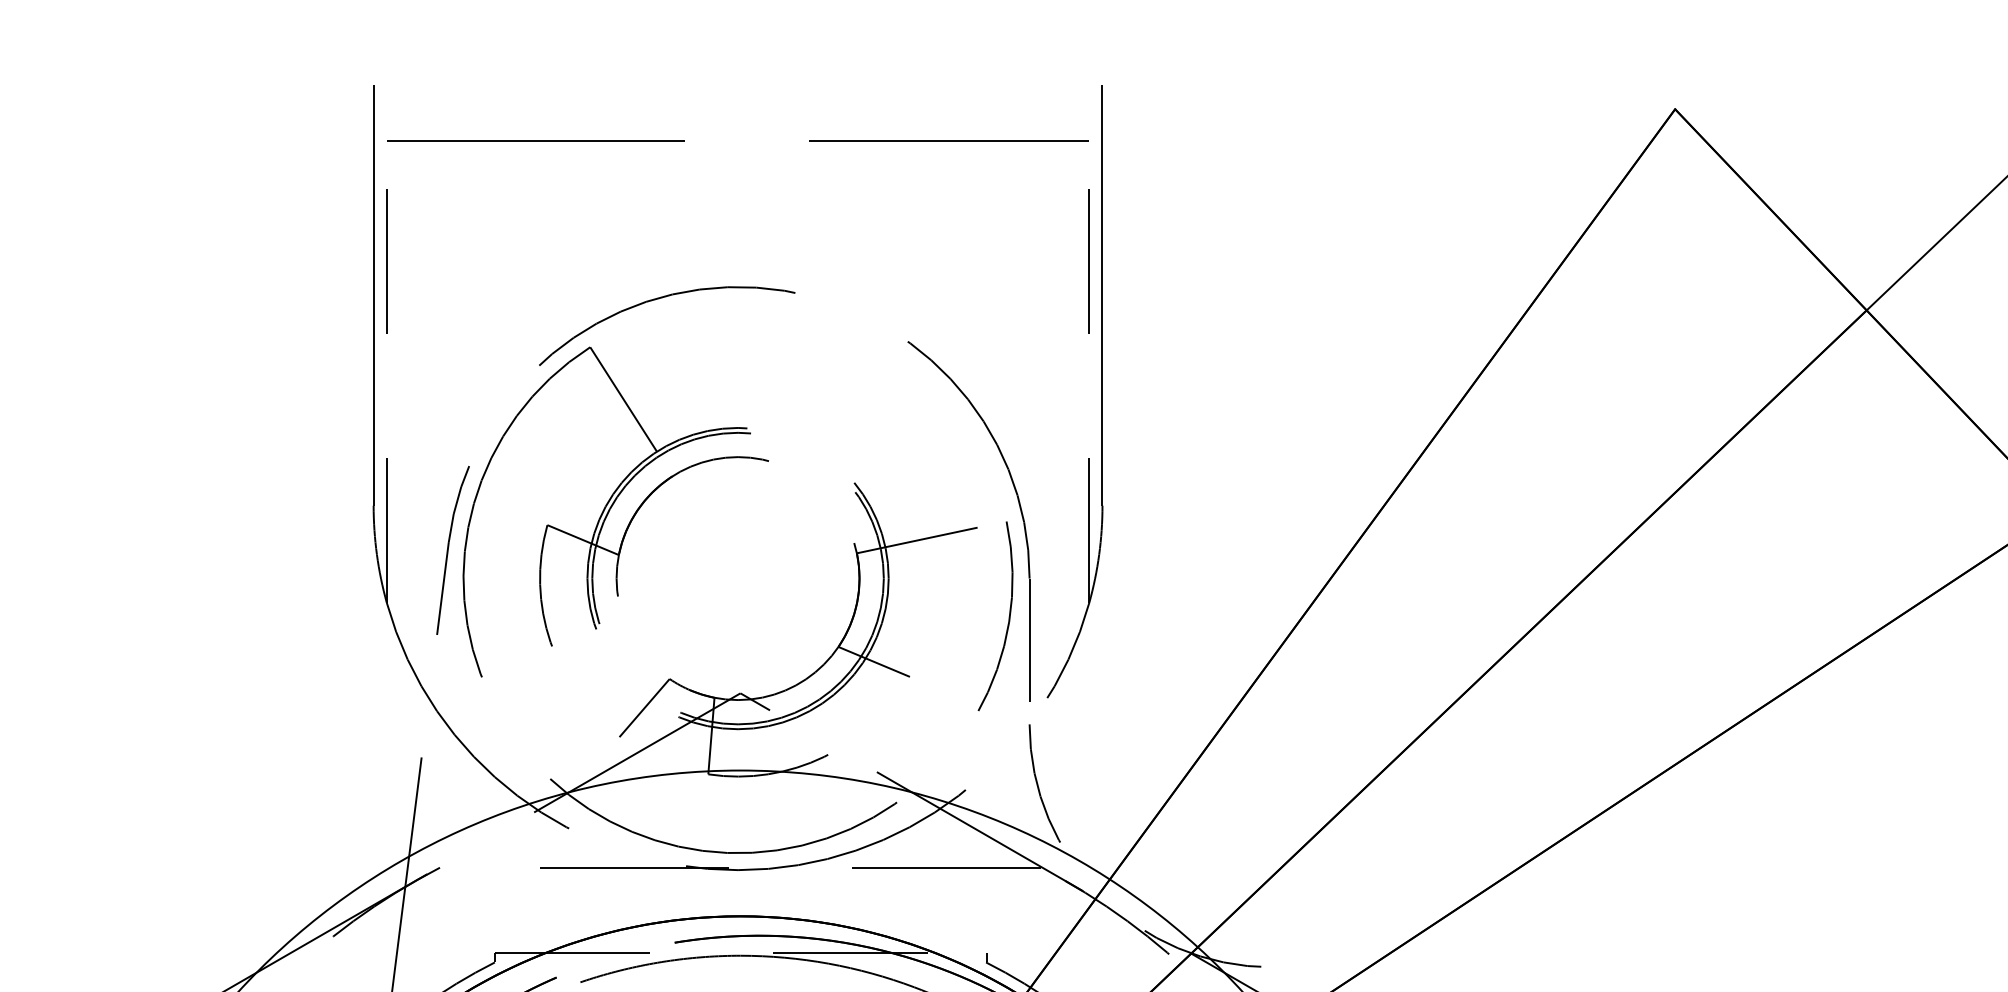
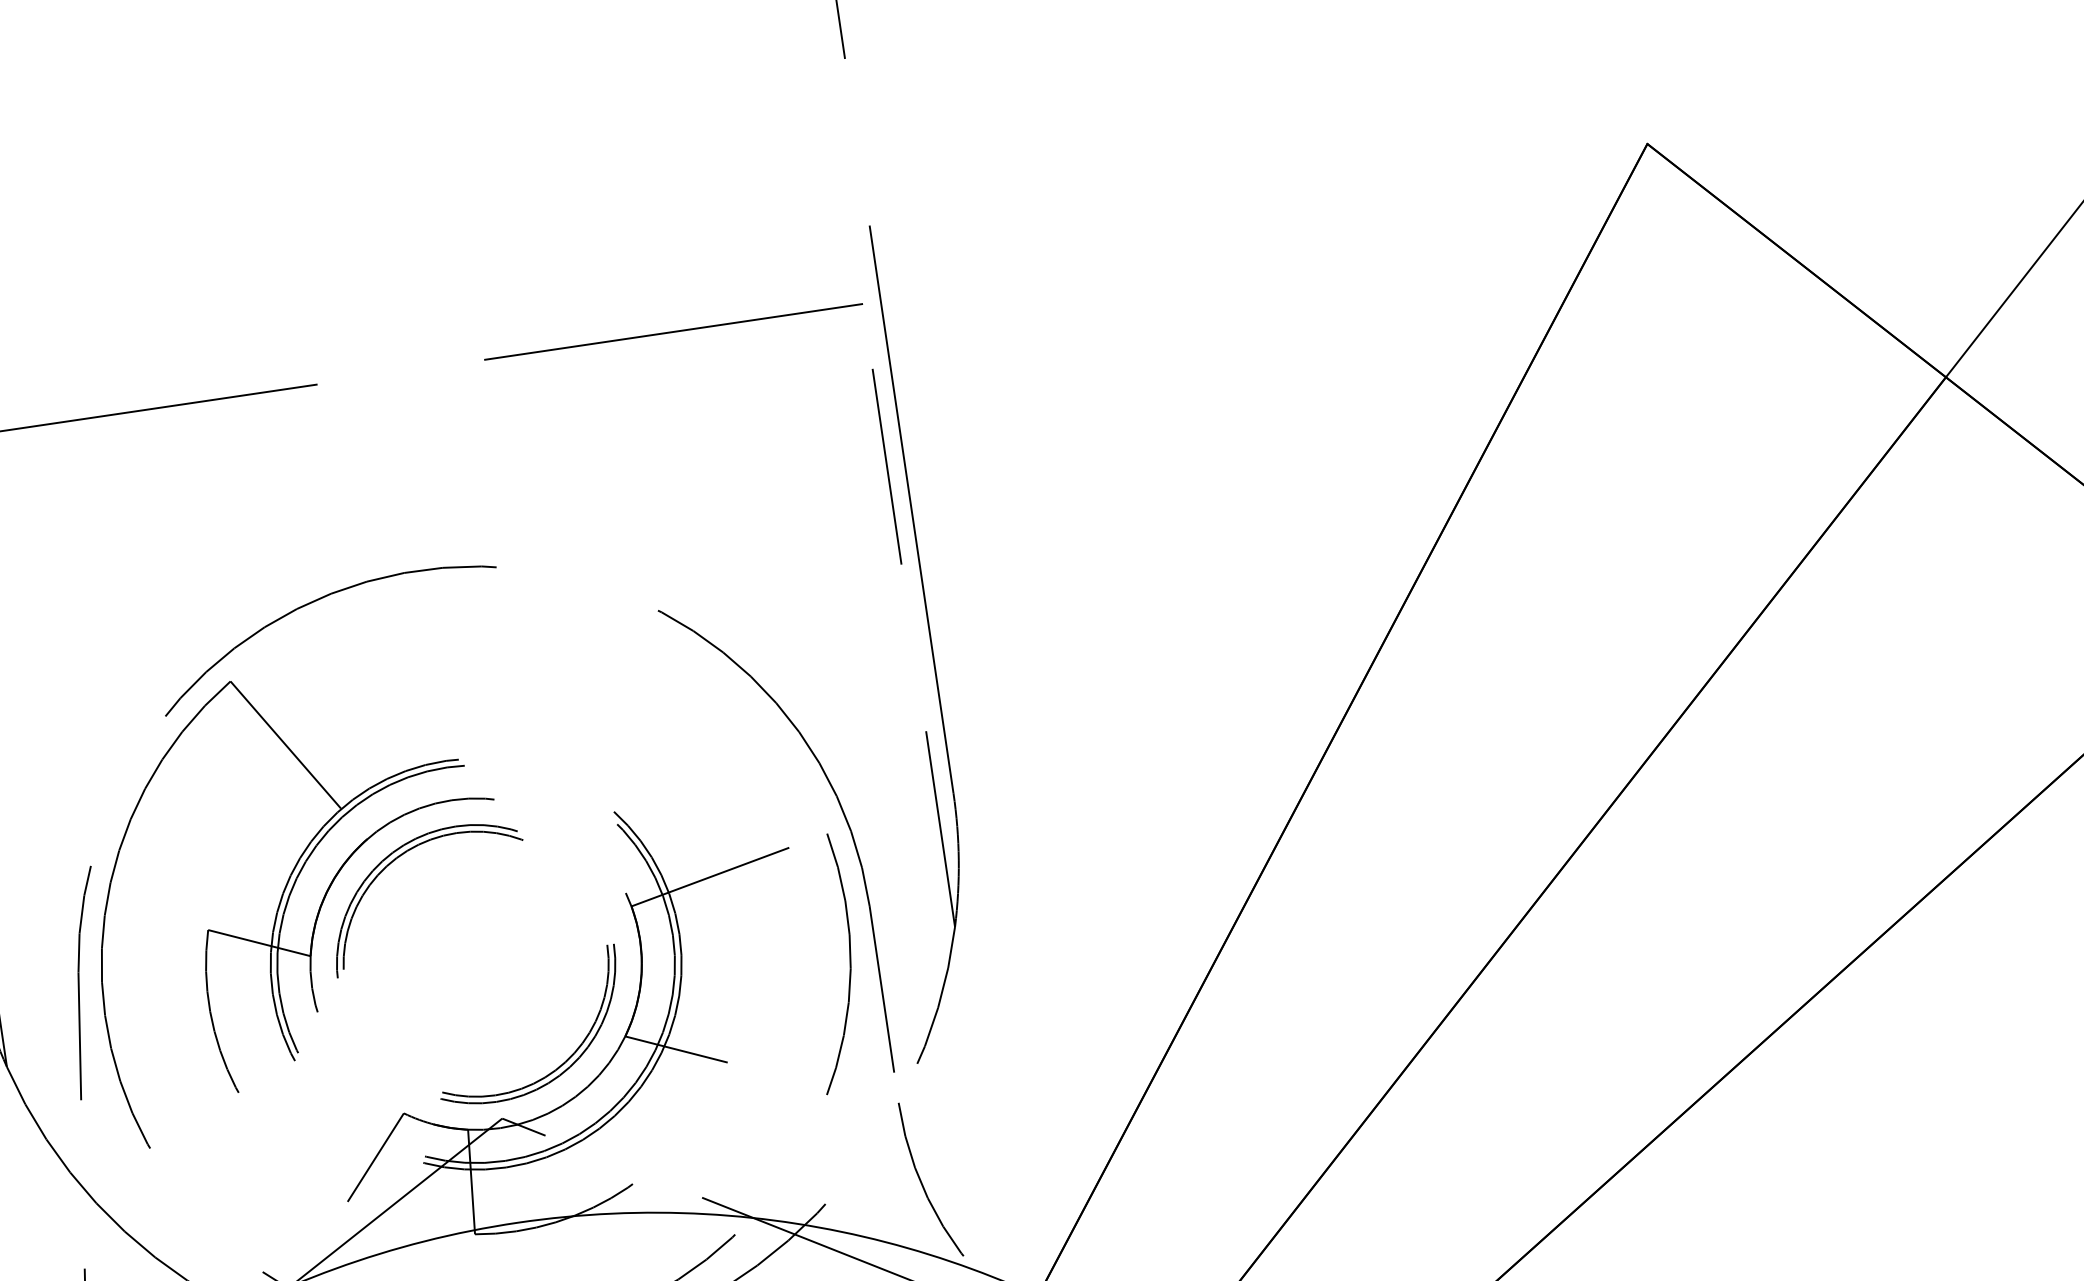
part: (643, 563) -> (345, 962), added

